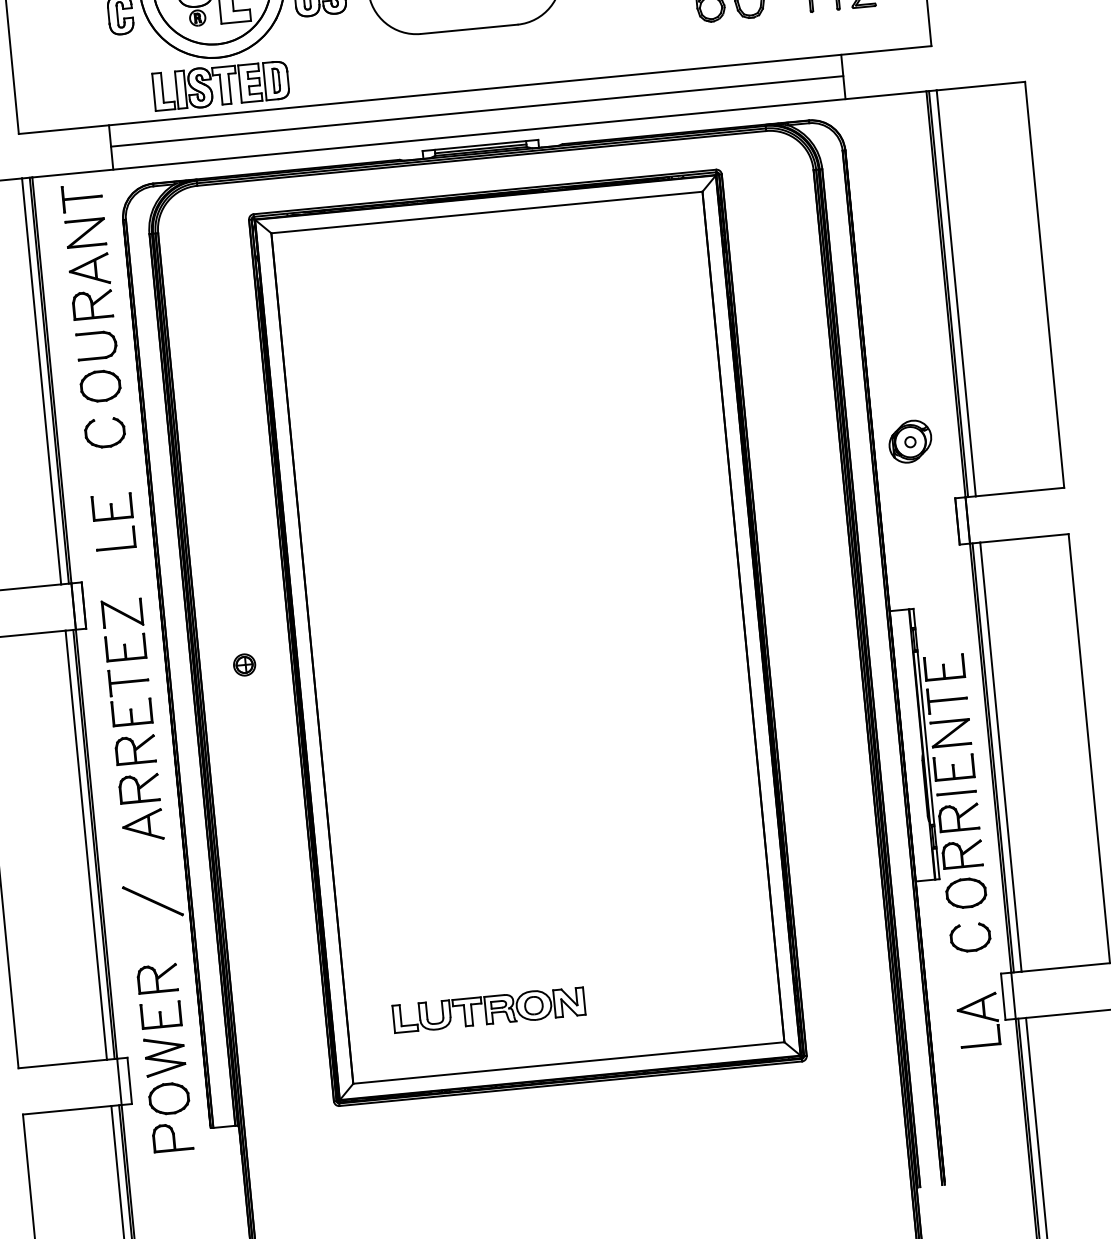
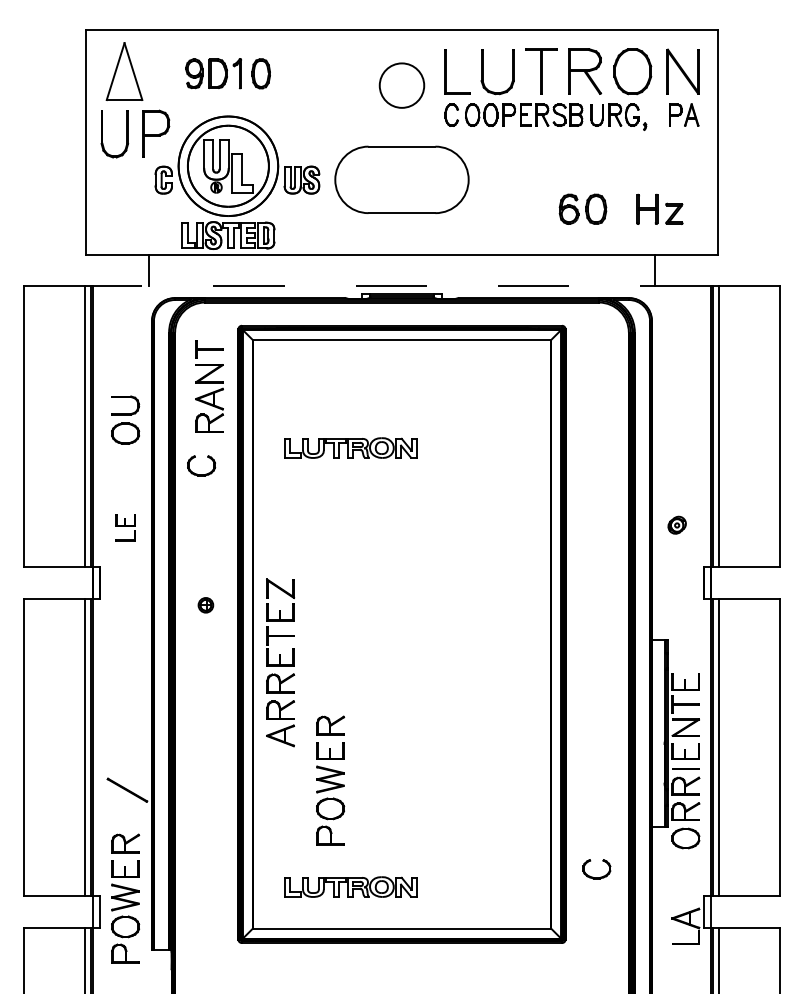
line: (476, 110) -> (401, 269), removed
line: (478, 133) -> (401, 285), solid -> dashed
part: (87, 251) -> (209, 386), moved
part: (427, 375) -> (350, 447), added
part: (909, 442) -> (676, 525), size x0.6
part: (100, 444) -> (197, 473), moved
part: (113, 521) -> (125, 527), size x0.7
part: (244, 665) -> (205, 605), moved
part: (132, 719) -> (280, 662), moved
part: (444, 858) -> (330, 780), added
part: (971, 949) -> (596, 877), moved

